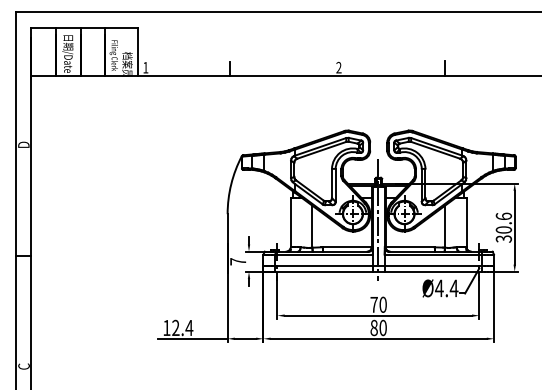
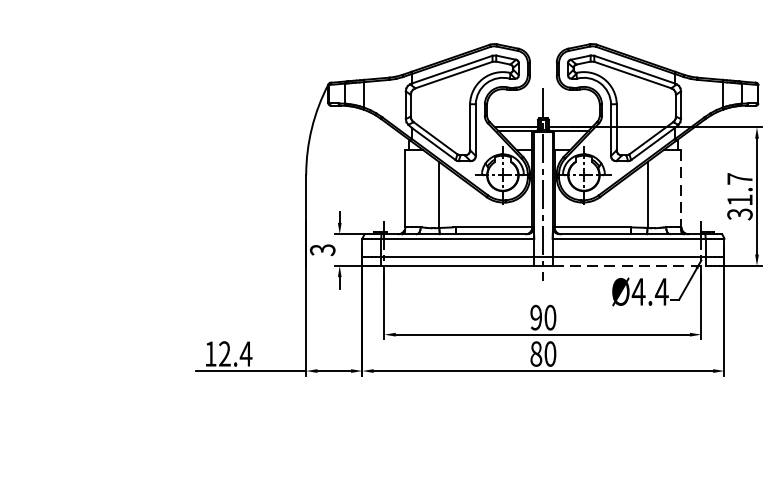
line: (466, 222) -> (681, 188), solid -> dashed
text: (503, 222) -> (739, 188), 30.6 -> 31.7
text: (238, 261) -> (323, 249), 7 -> 3
line: (433, 271) -> (629, 265), solid -> dashed
text: (373, 304) -> (535, 317), 70 -> 90

